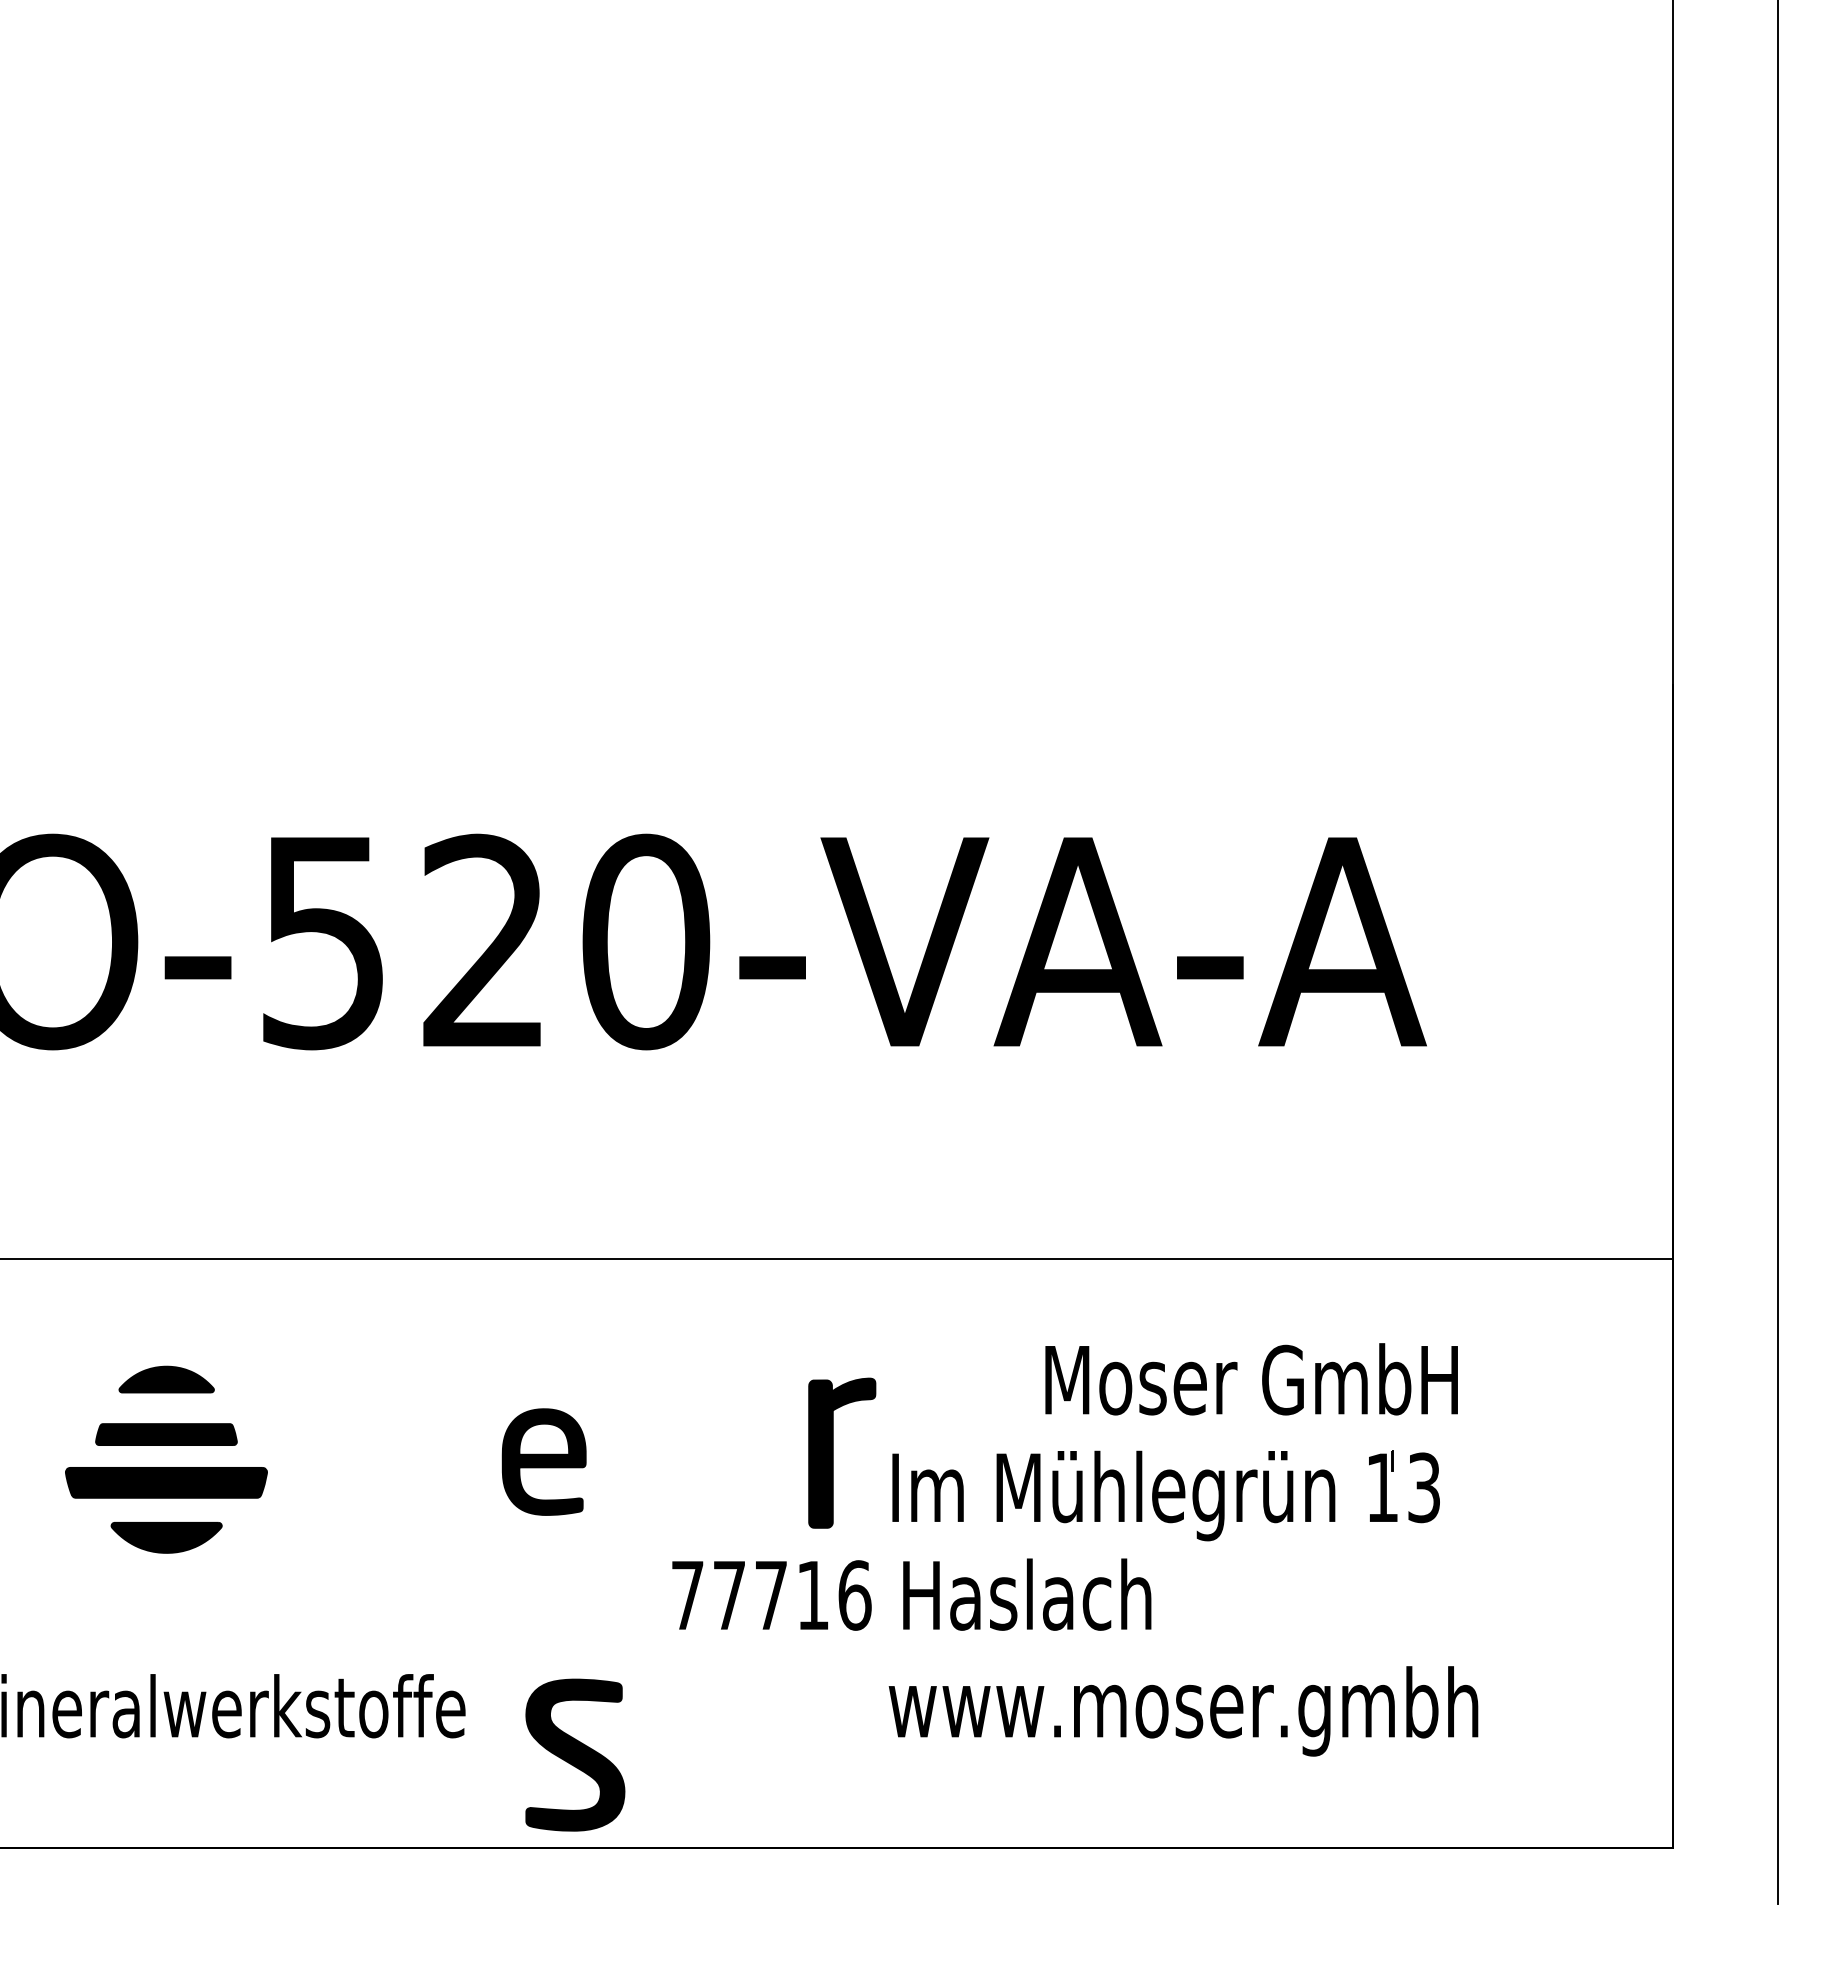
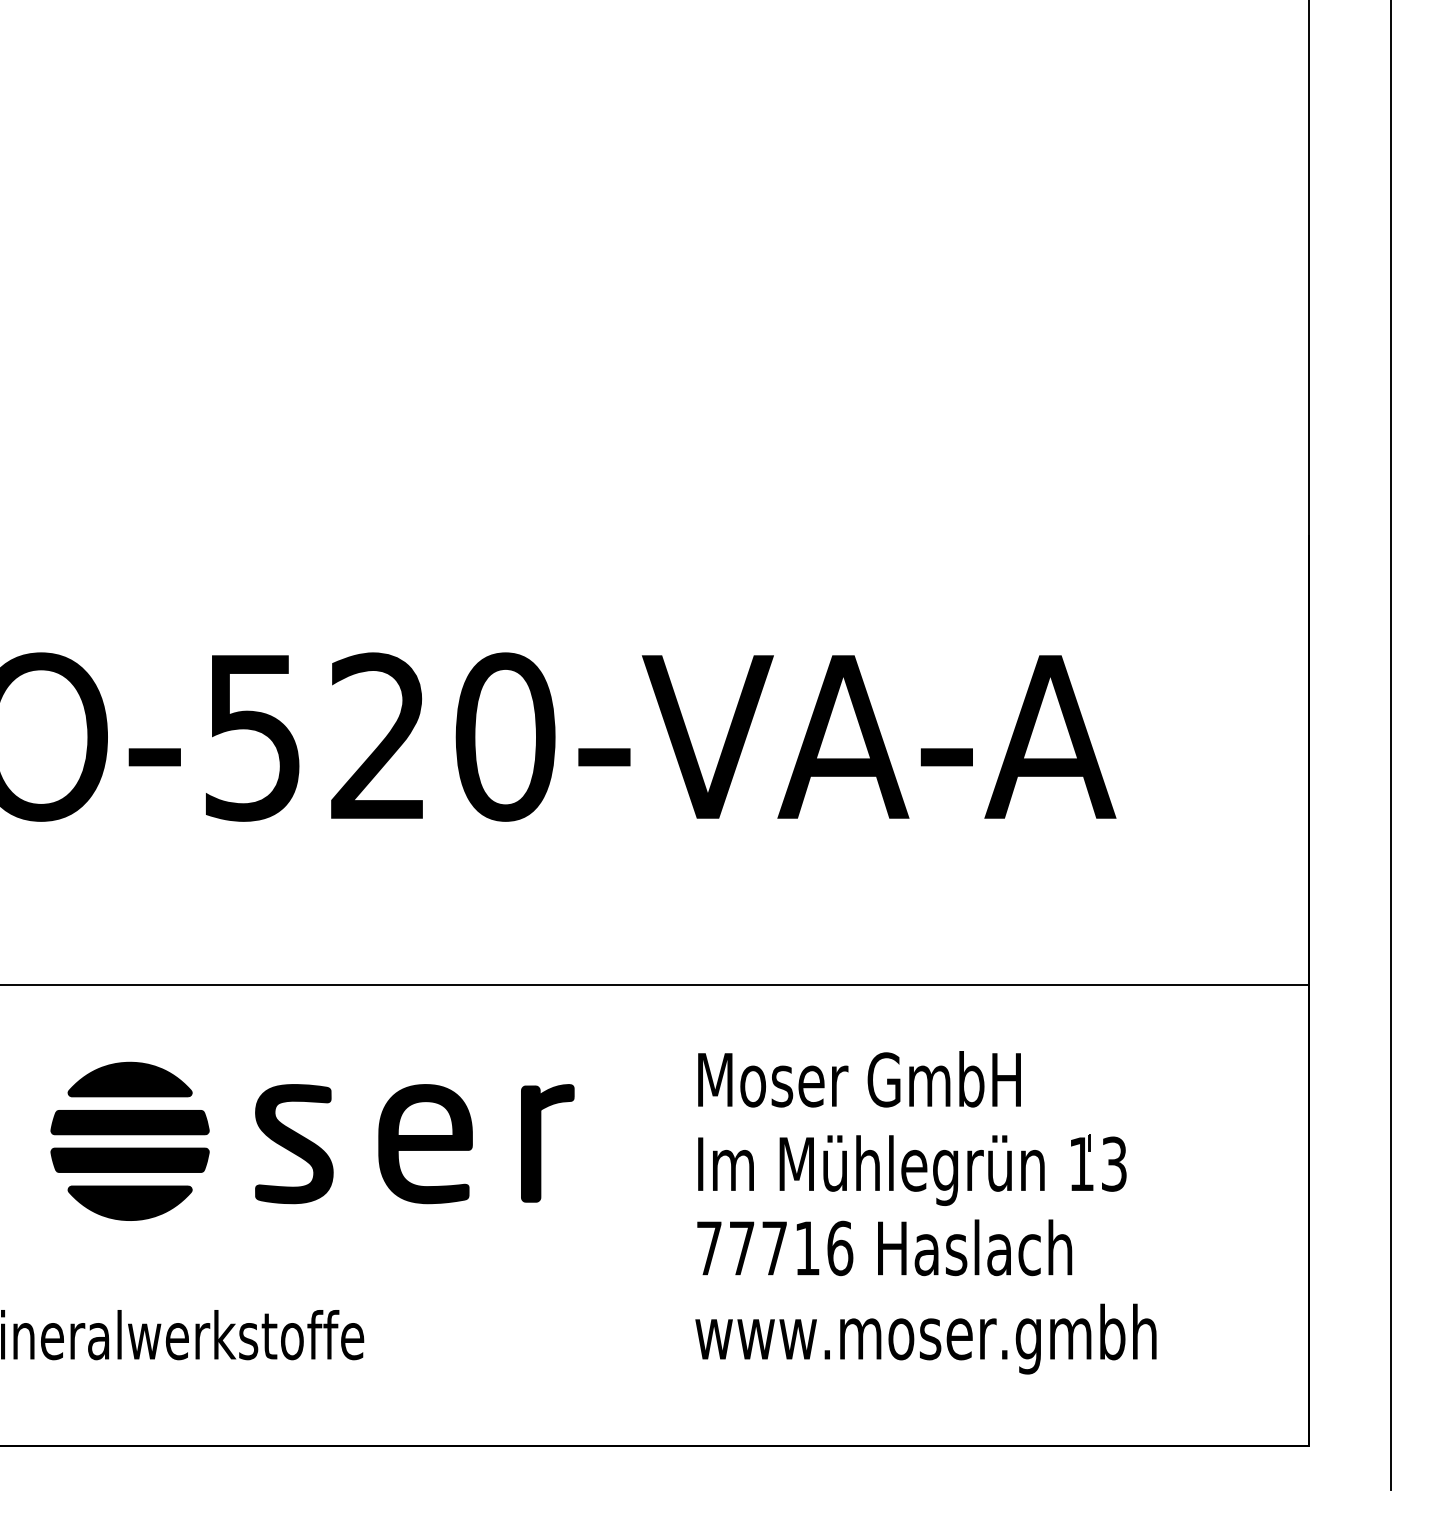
part: (166, 1379) -> (130, 1079), size x1.67
text: (1251, 1379) -> (859, 1079), moved
part: (166, 1434) -> (130, 1122), size x1.43
part: (833, 1452) -> (540, 1142), moved
part: (544, 1461) -> (425, 1143), size x1.43
part: (166, 1537) -> (130, 1203), size x1.43
text: (911, 1594) -> (884, 1247), moved
part: (575, 1754) -> (294, 1143), moved

